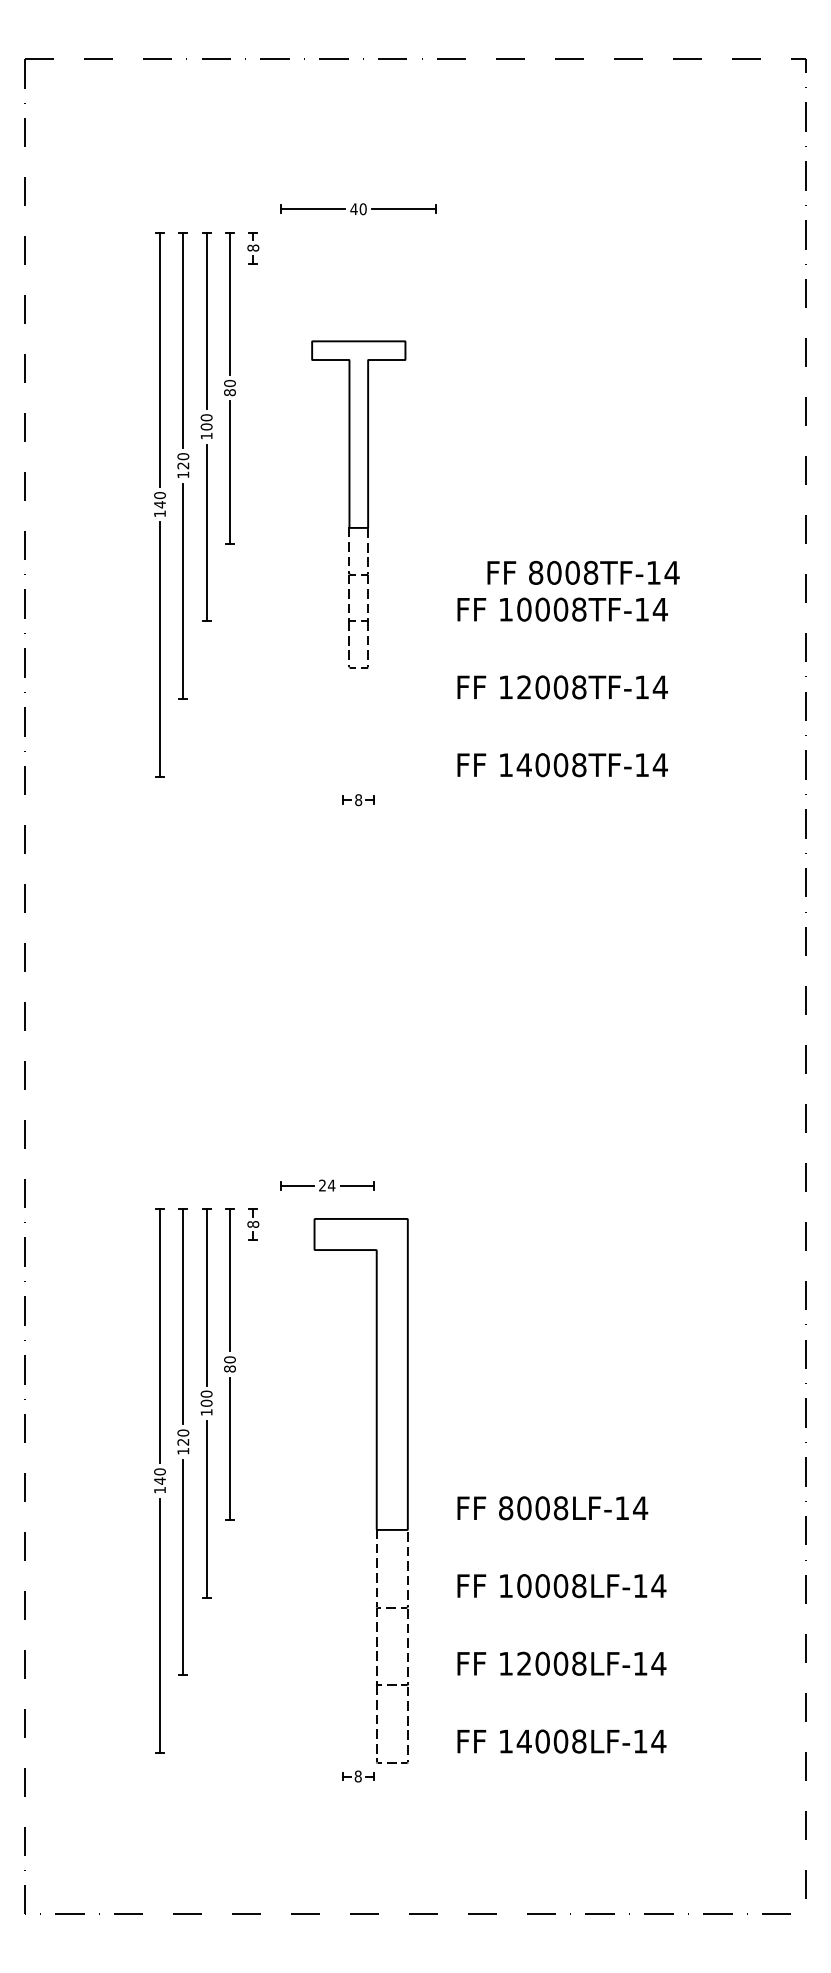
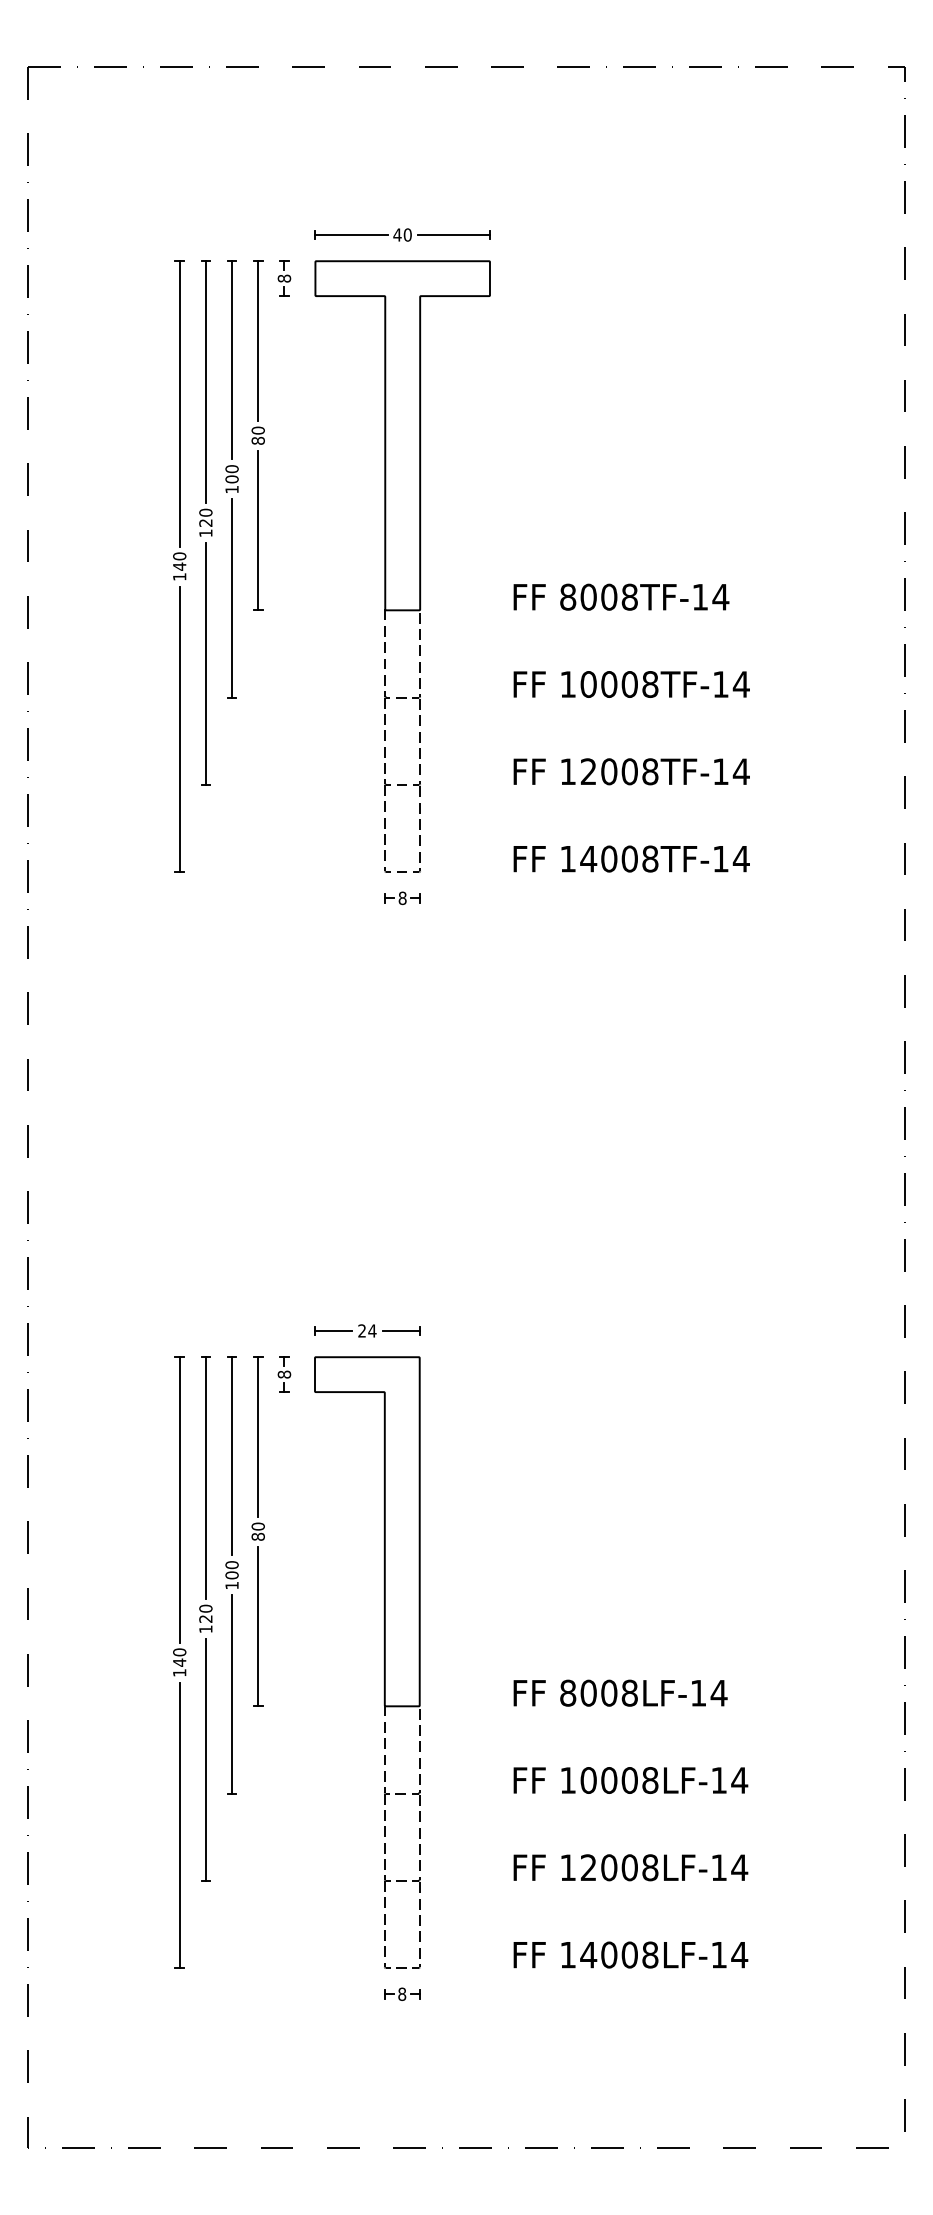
part: (358, 504) -> (402, 566), size x1.67
text: (583, 572) -> (621, 596), moved
part: (375, 1490) -> (383, 1662), moved

